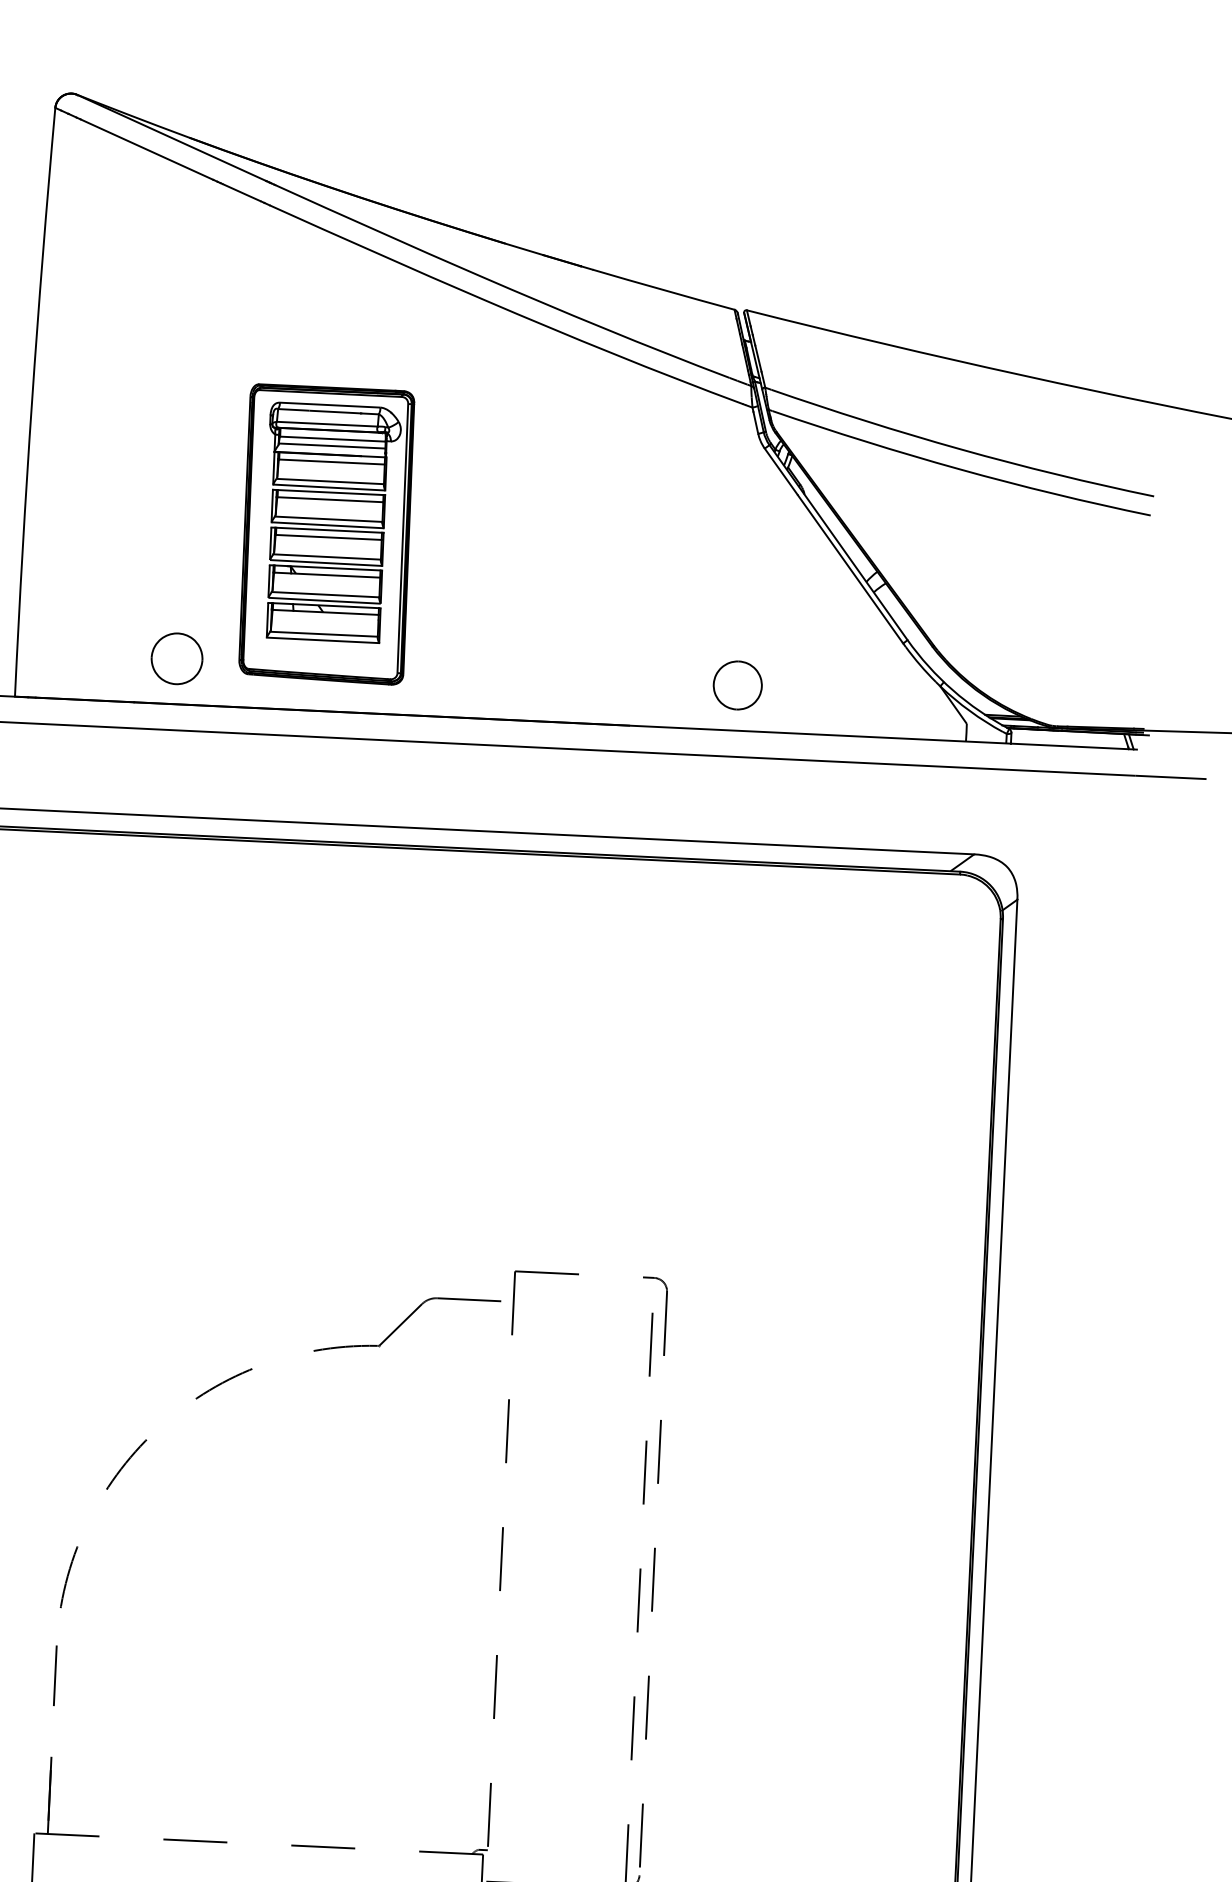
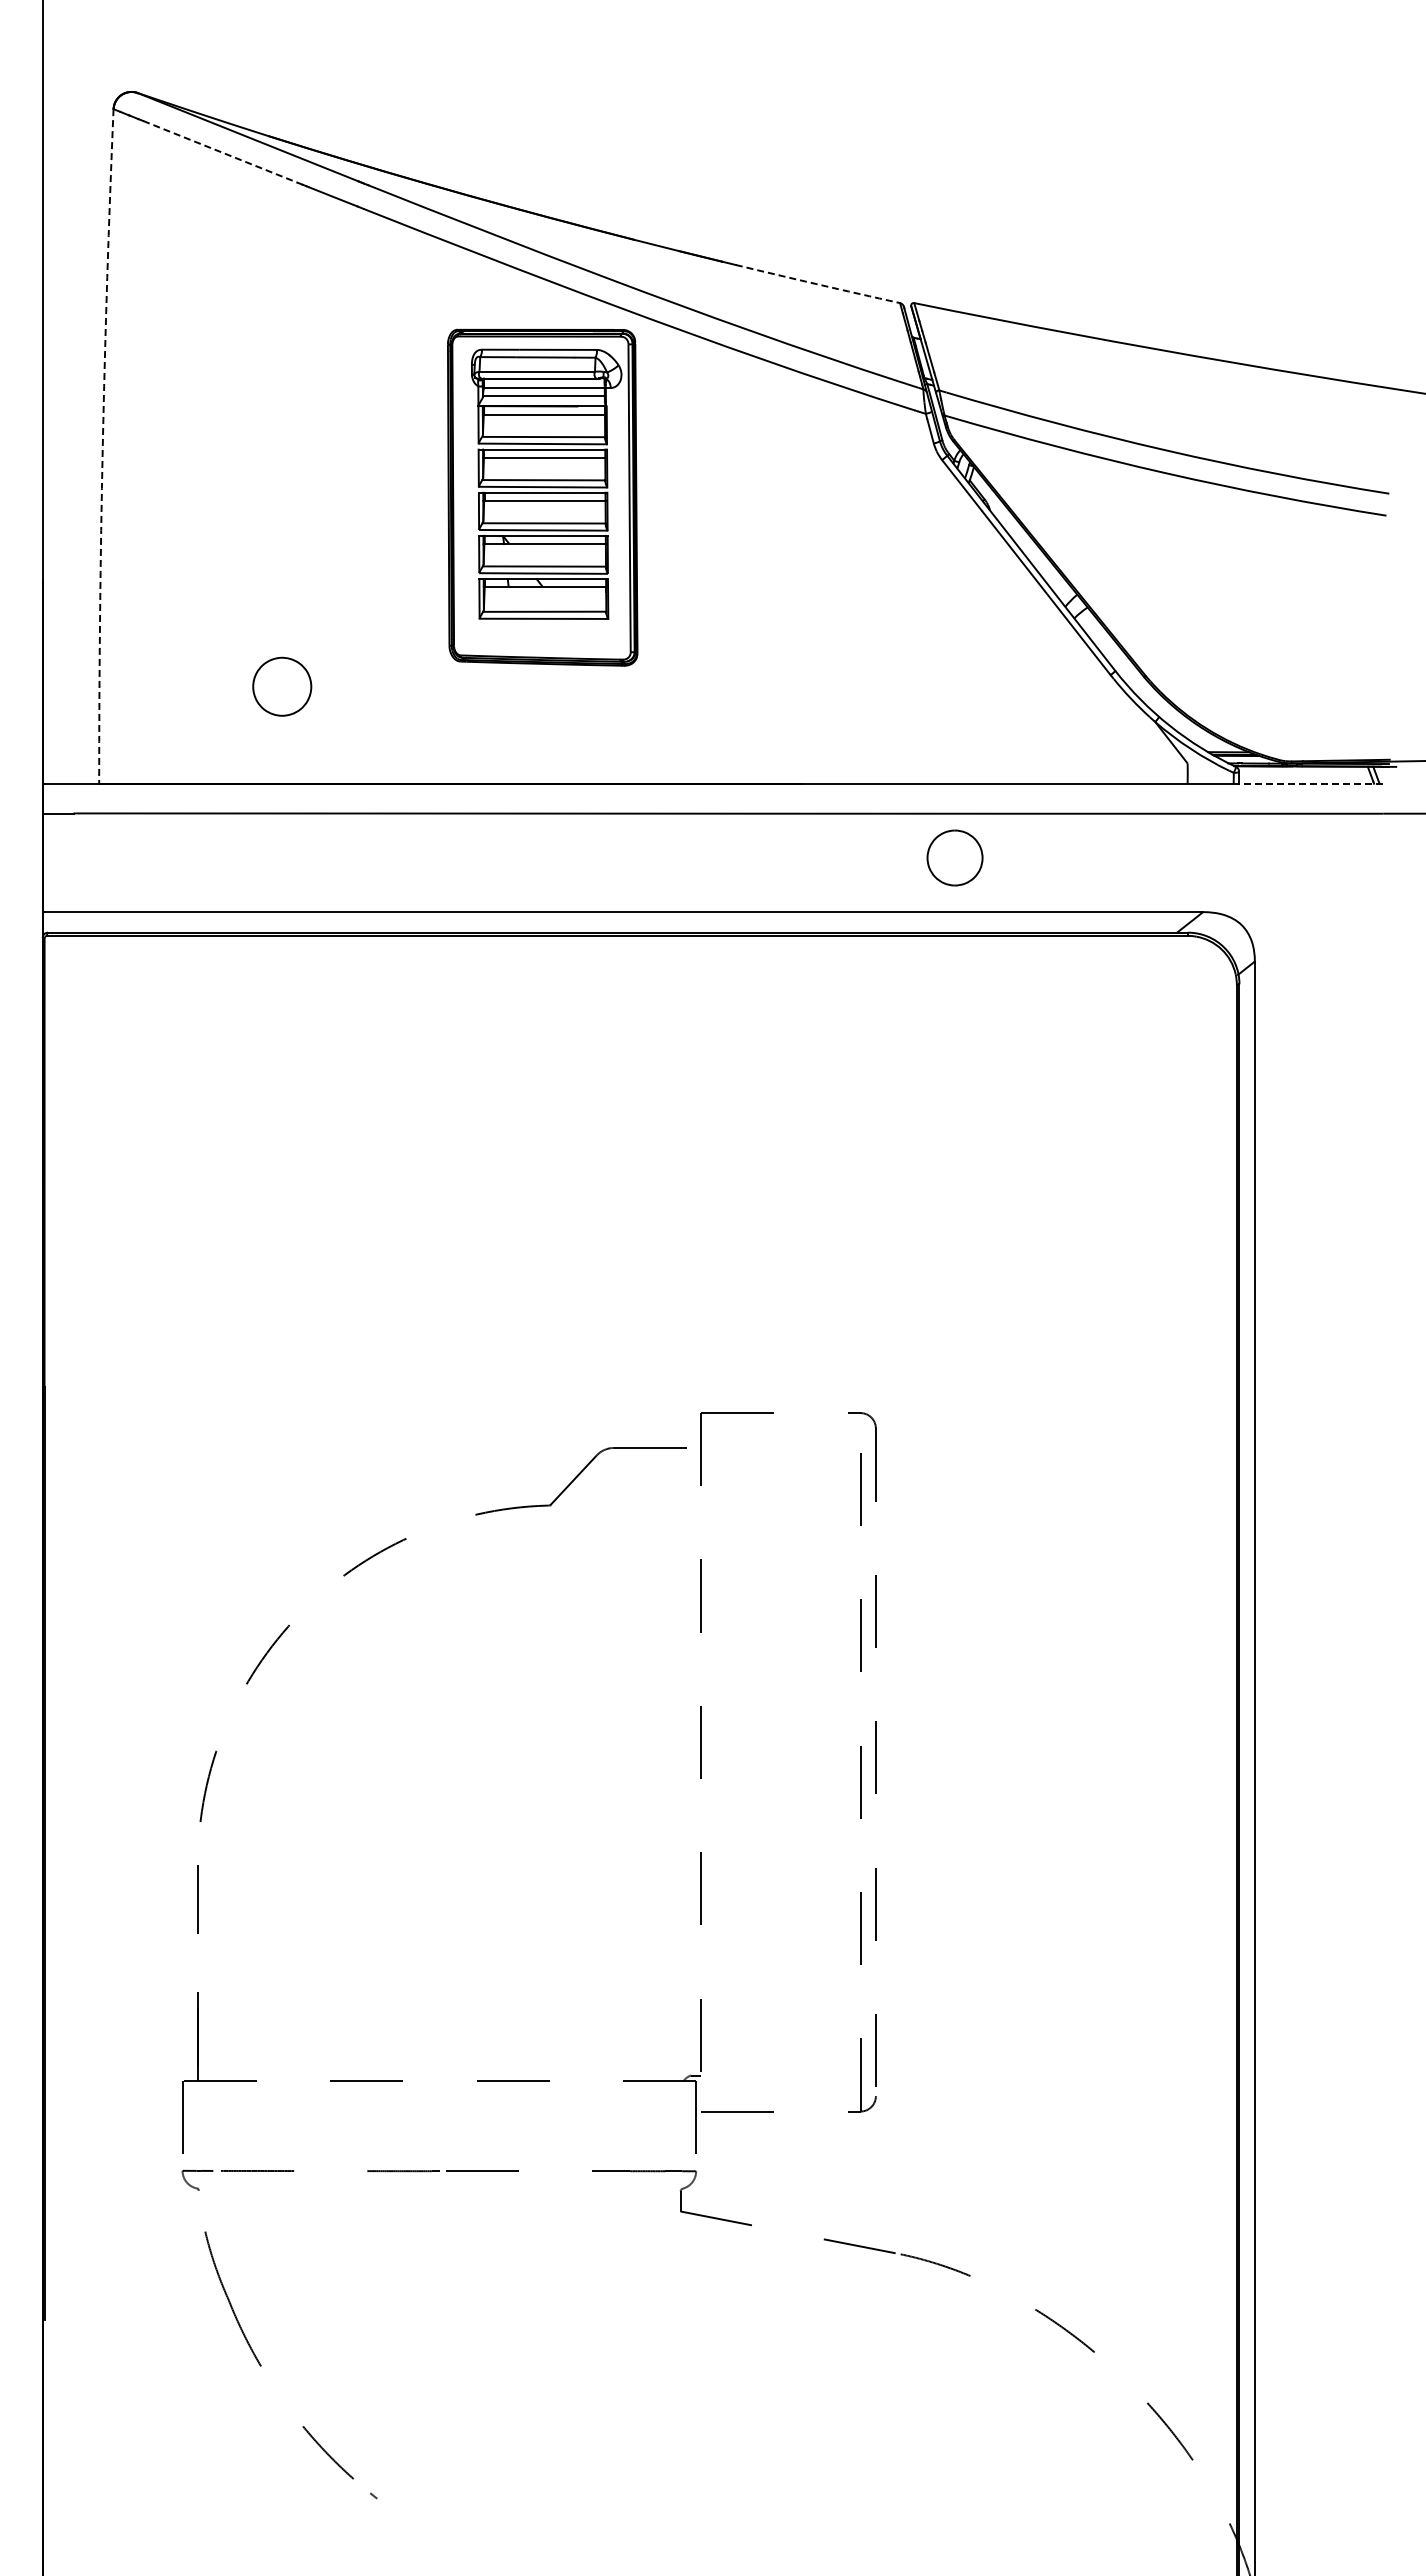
line: (146, 150) -> (220, 152), solid -> dashed
arc: (663, 290) -> (817, 284), solid -> dashed
arc: (31, 402) -> (102, 446), solid -> dashed
part: (326, 534) -> (542, 497), moved
part: (177, 658) -> (282, 686), moved
part: (737, 685) -> (954, 857), moved
line: (1073, 746) -> (1310, 783), solid -> dashed

